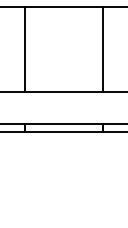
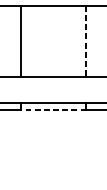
line: (103, 49) -> (86, 41), solid -> dashed
line: (63, 132) -> (53, 110), solid -> dashed

